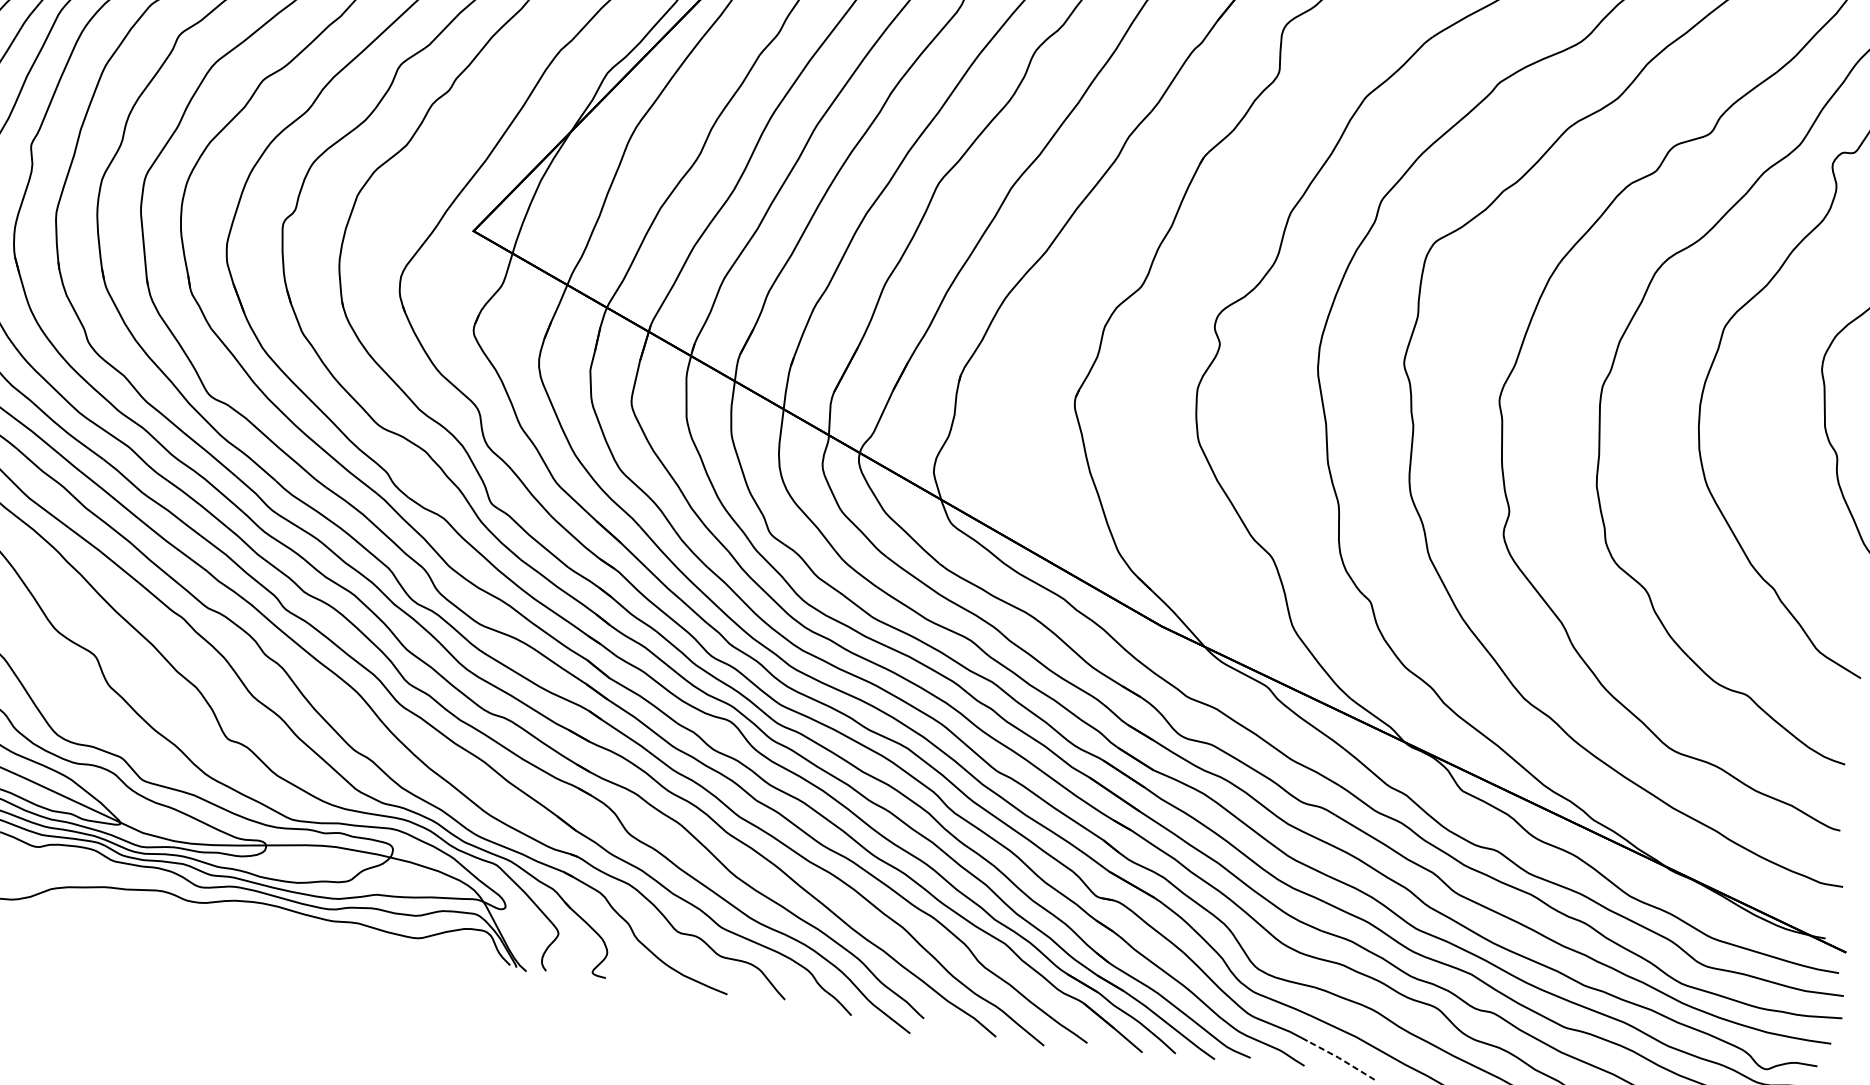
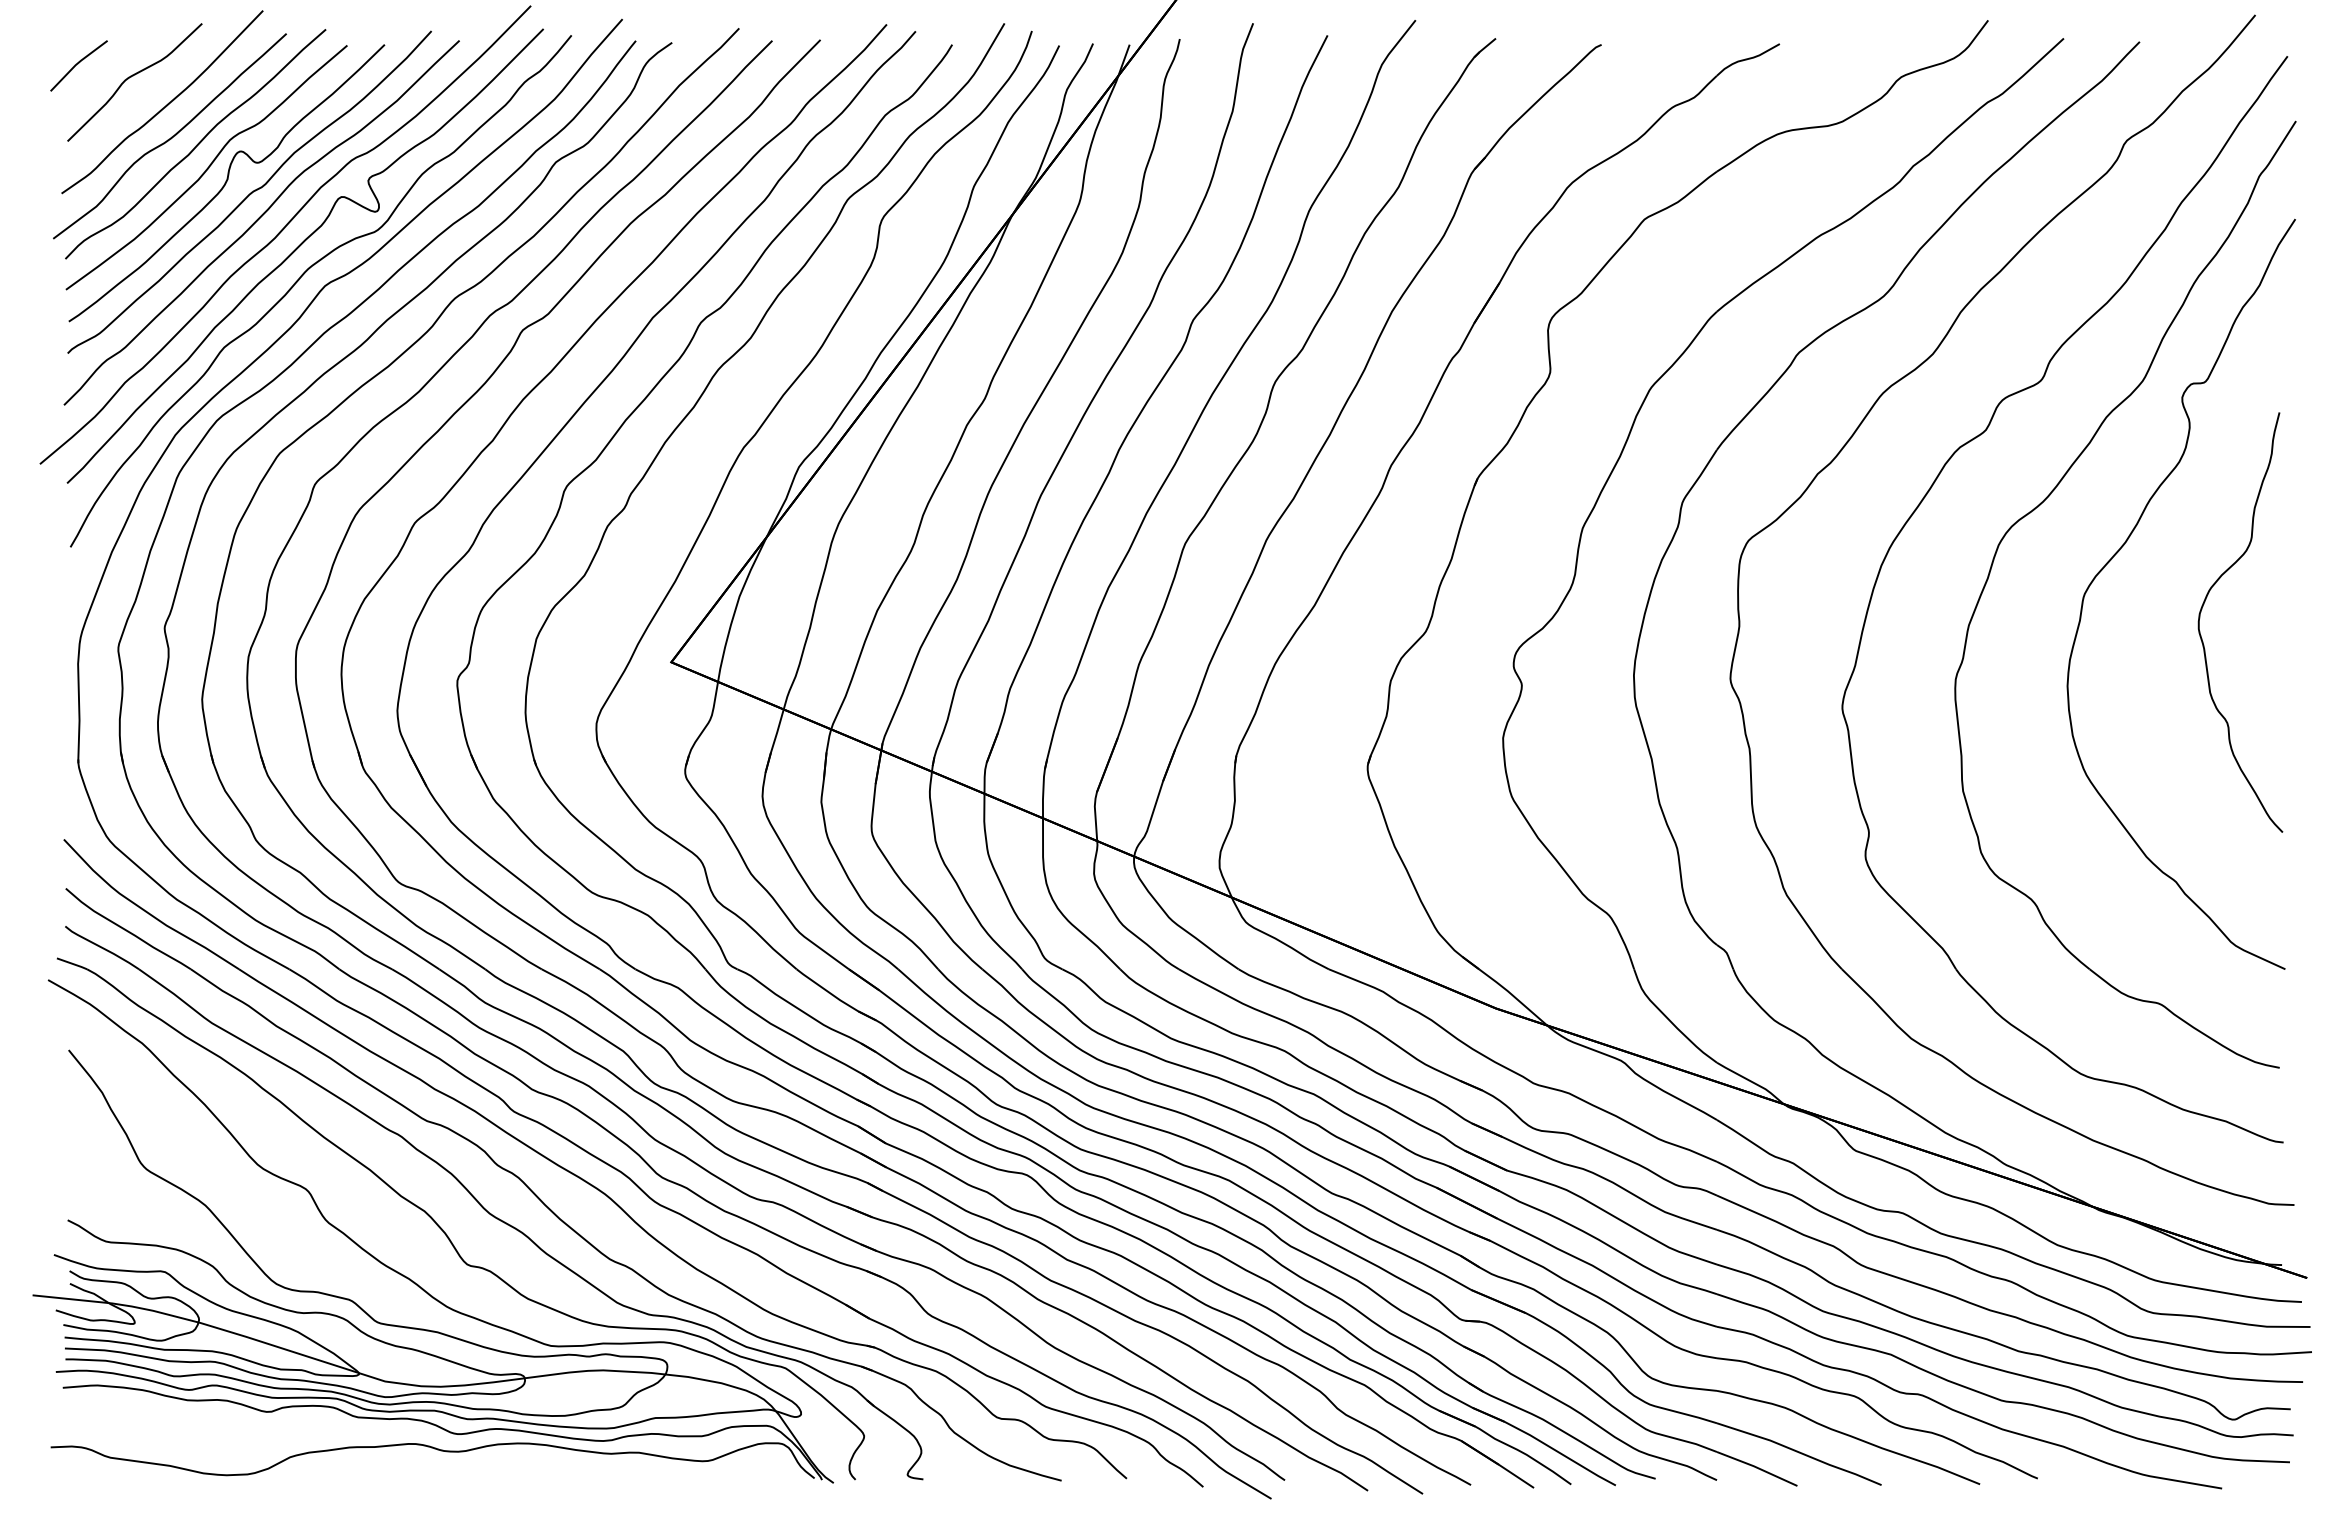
line: (1340, 1059) -> (1756, 1467), dashed -> solid

